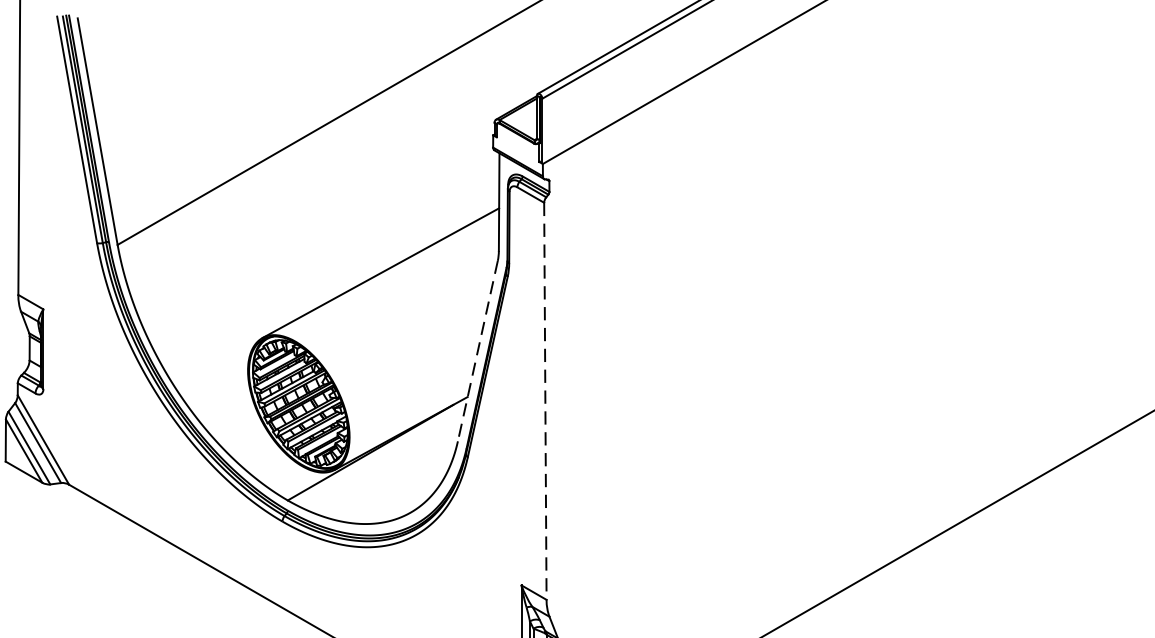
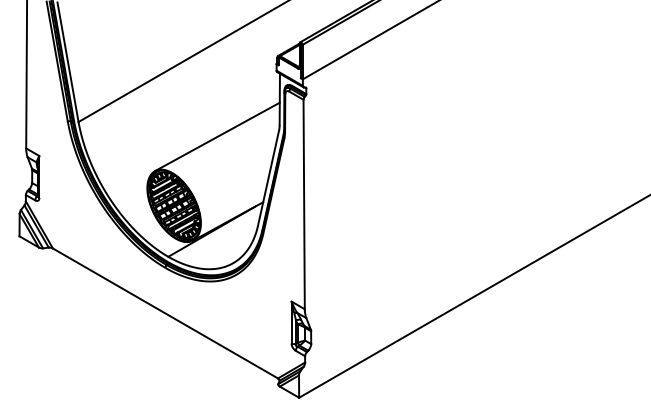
line: (477, 351) -> (268, 178), dashed -> solid
line: (545, 401) -> (304, 204), dashed -> solid

